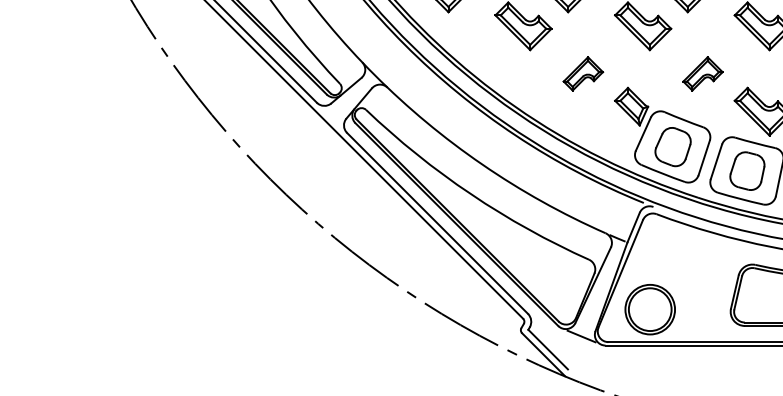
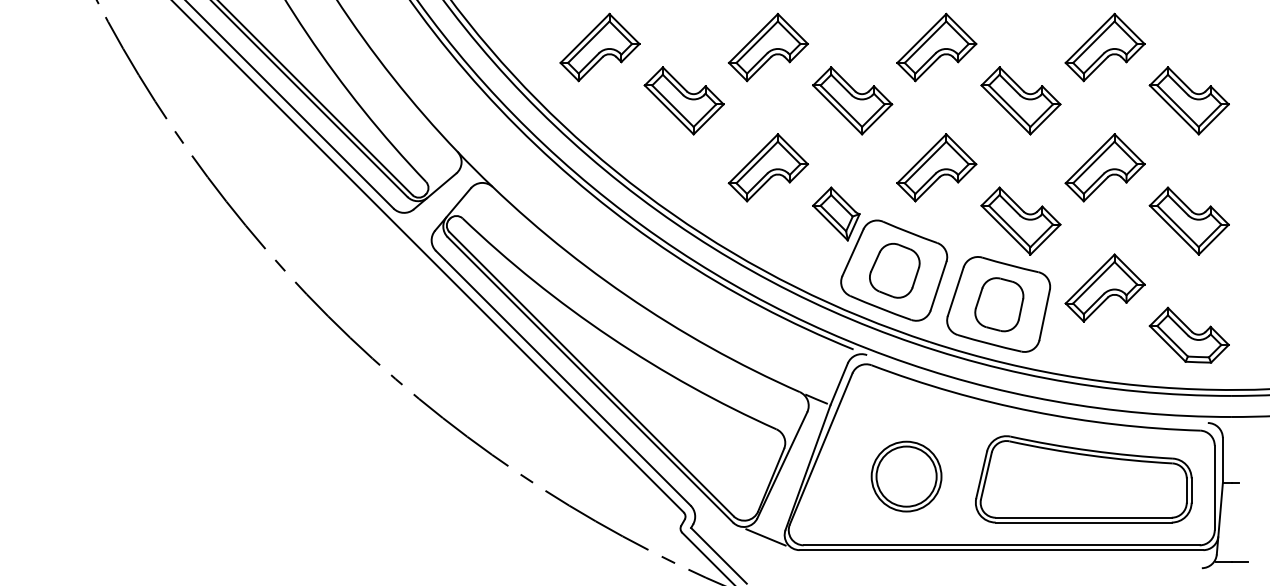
part: (583, 73) -> (768, 167), size x1.43
part: (702, 73) -> (936, 167), size x1.43
part: (650, 309) -> (906, 476), moved

